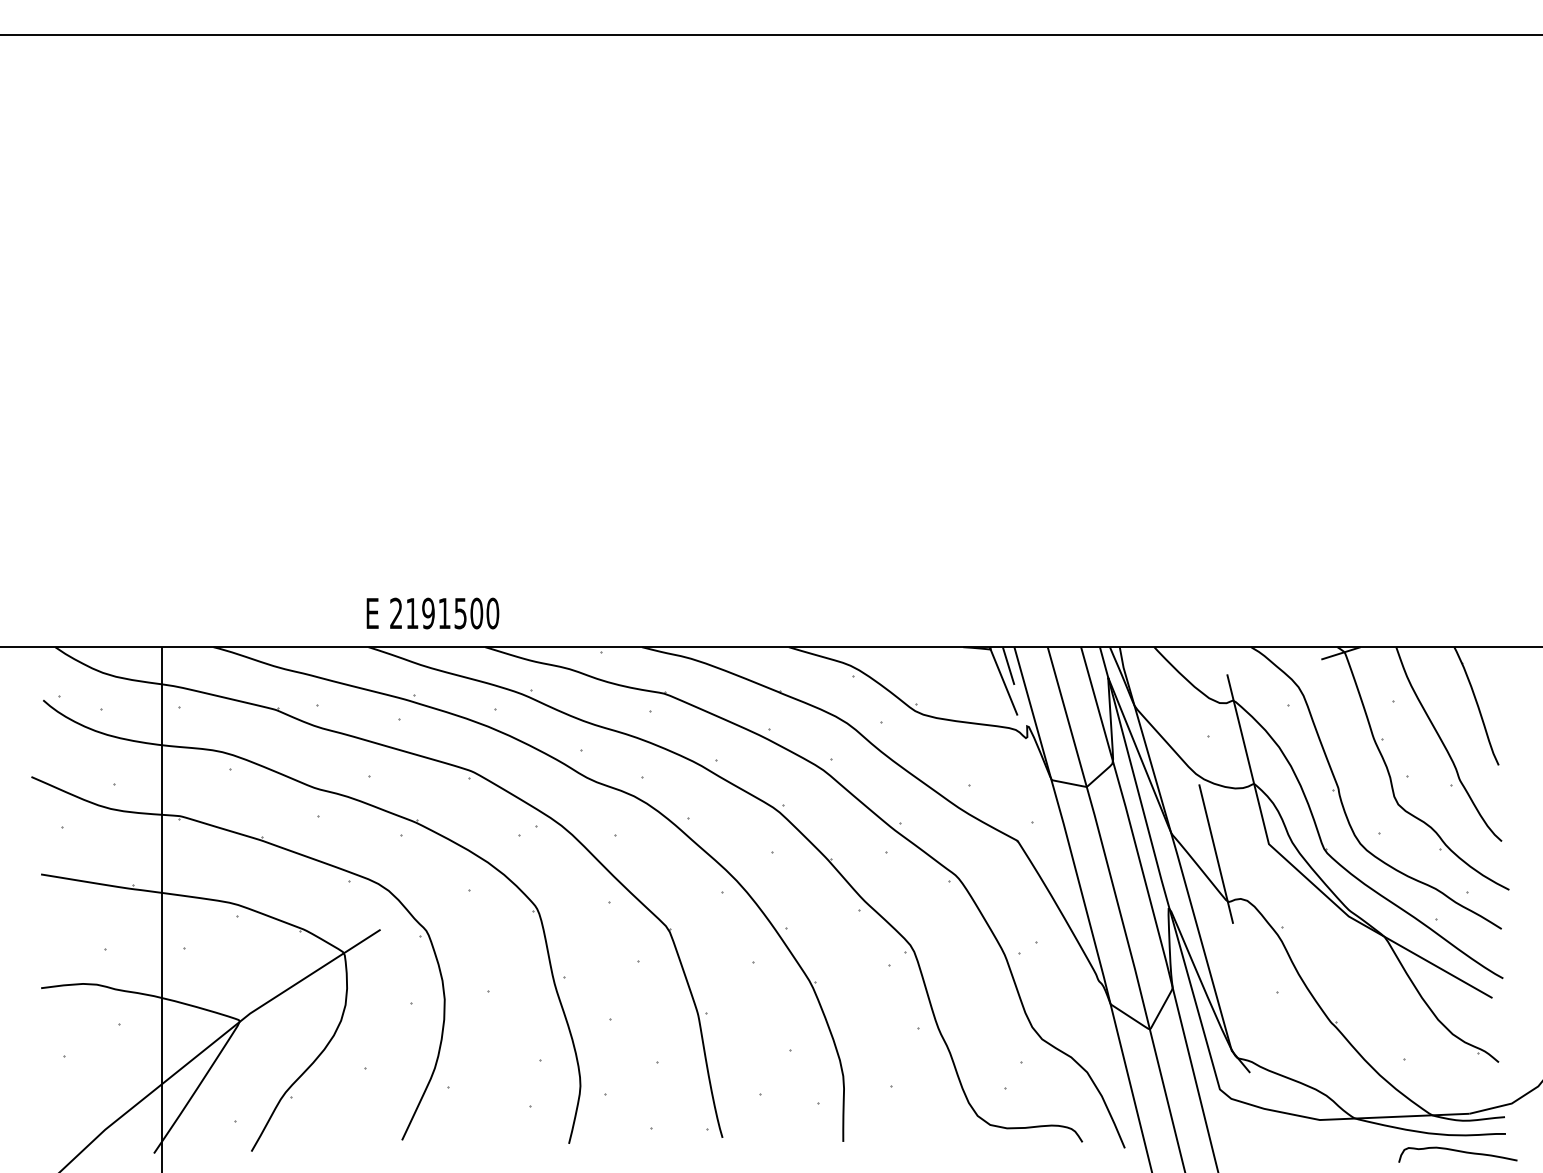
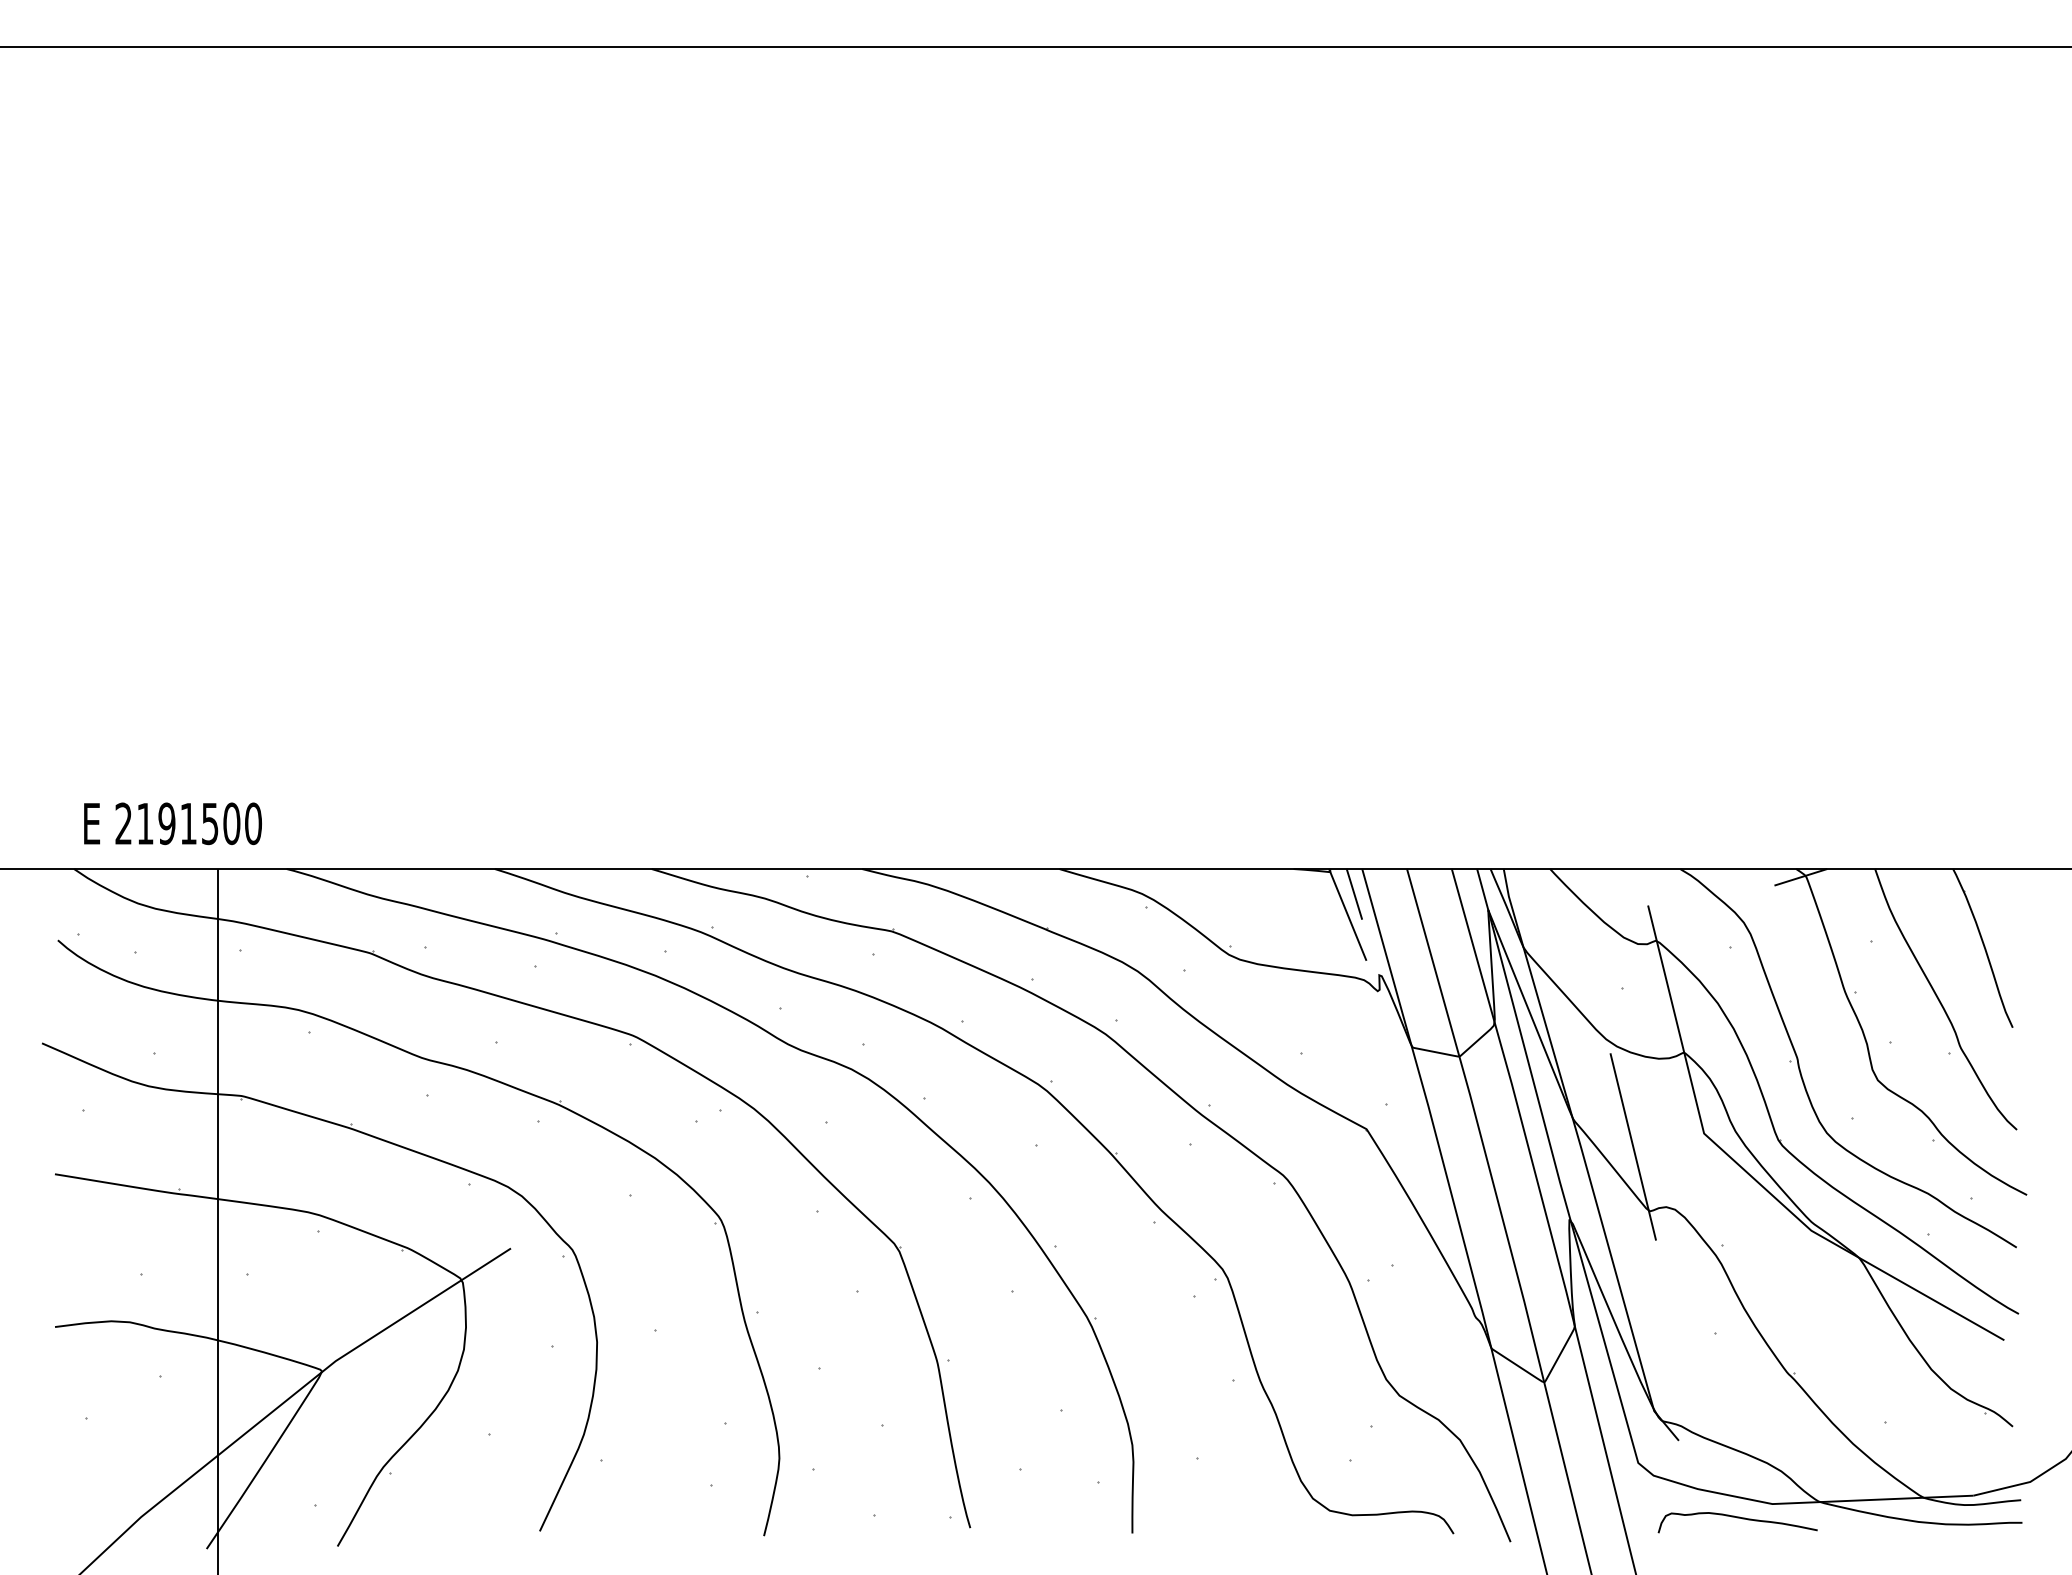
text: (432, 613) -> (172, 823), moved
curve: (1459, 1152) -> (1739, 1519), moved

